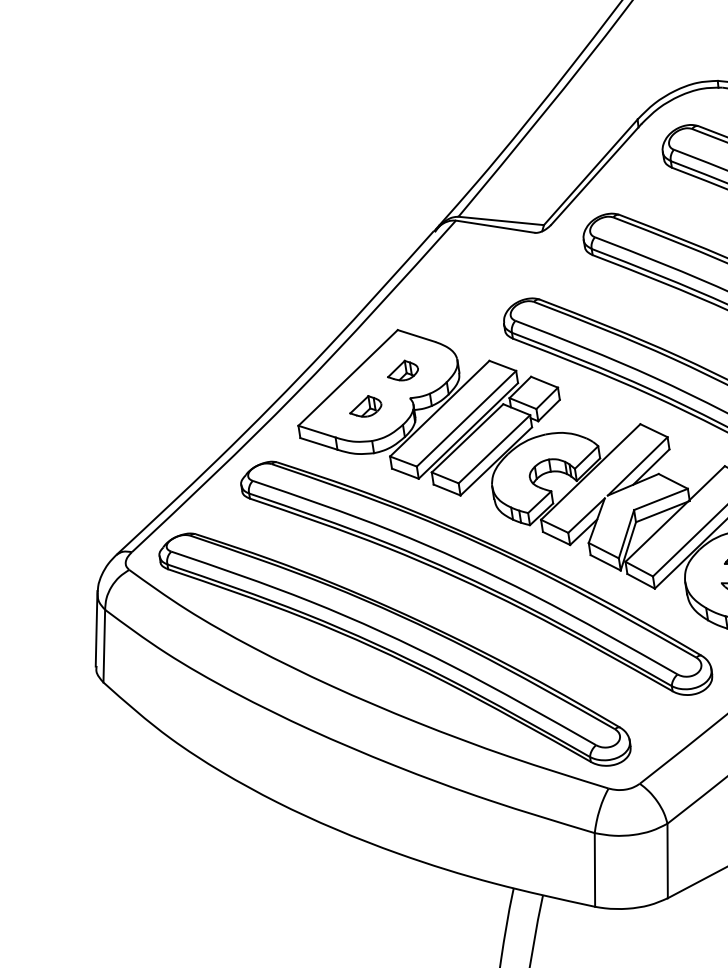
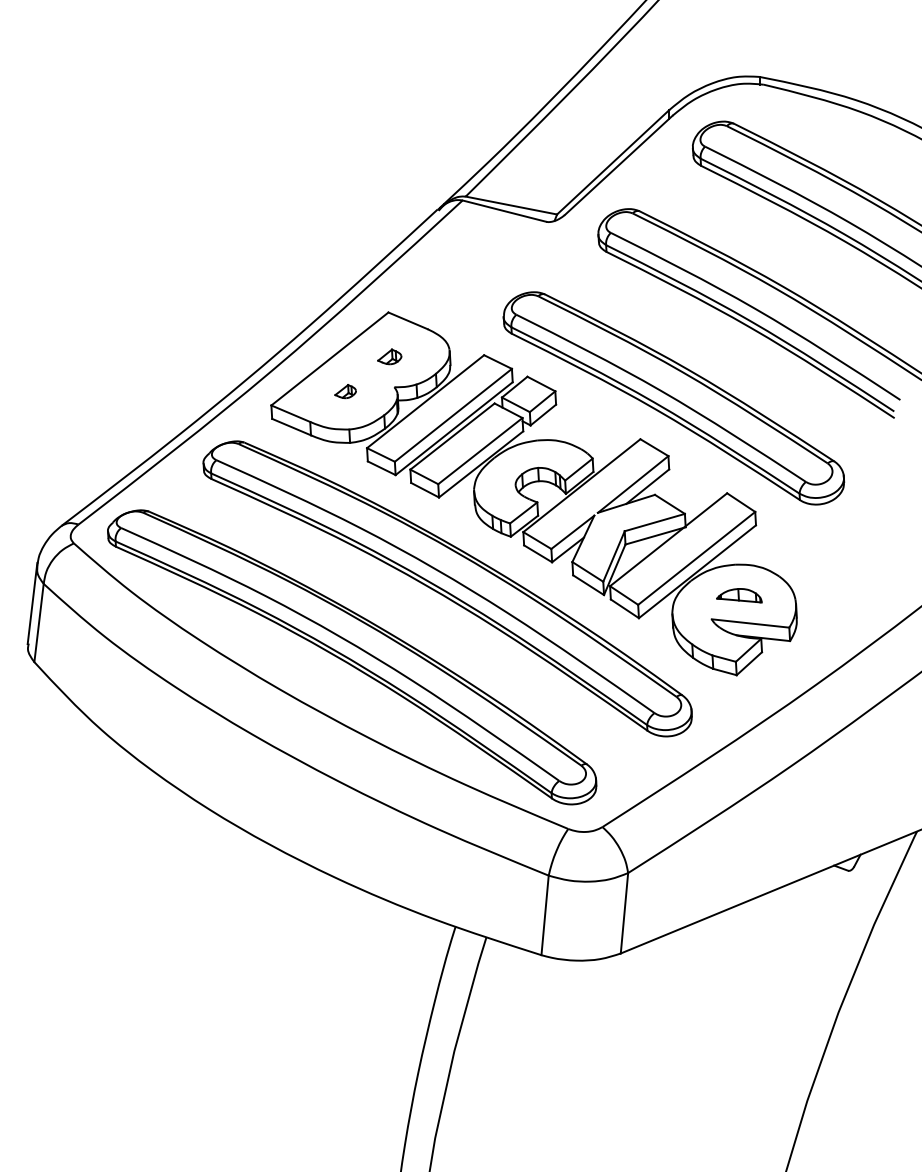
part: (402, 370) -> (389, 356), size x0.7
part: (365, 406) -> (345, 391), size x0.6

